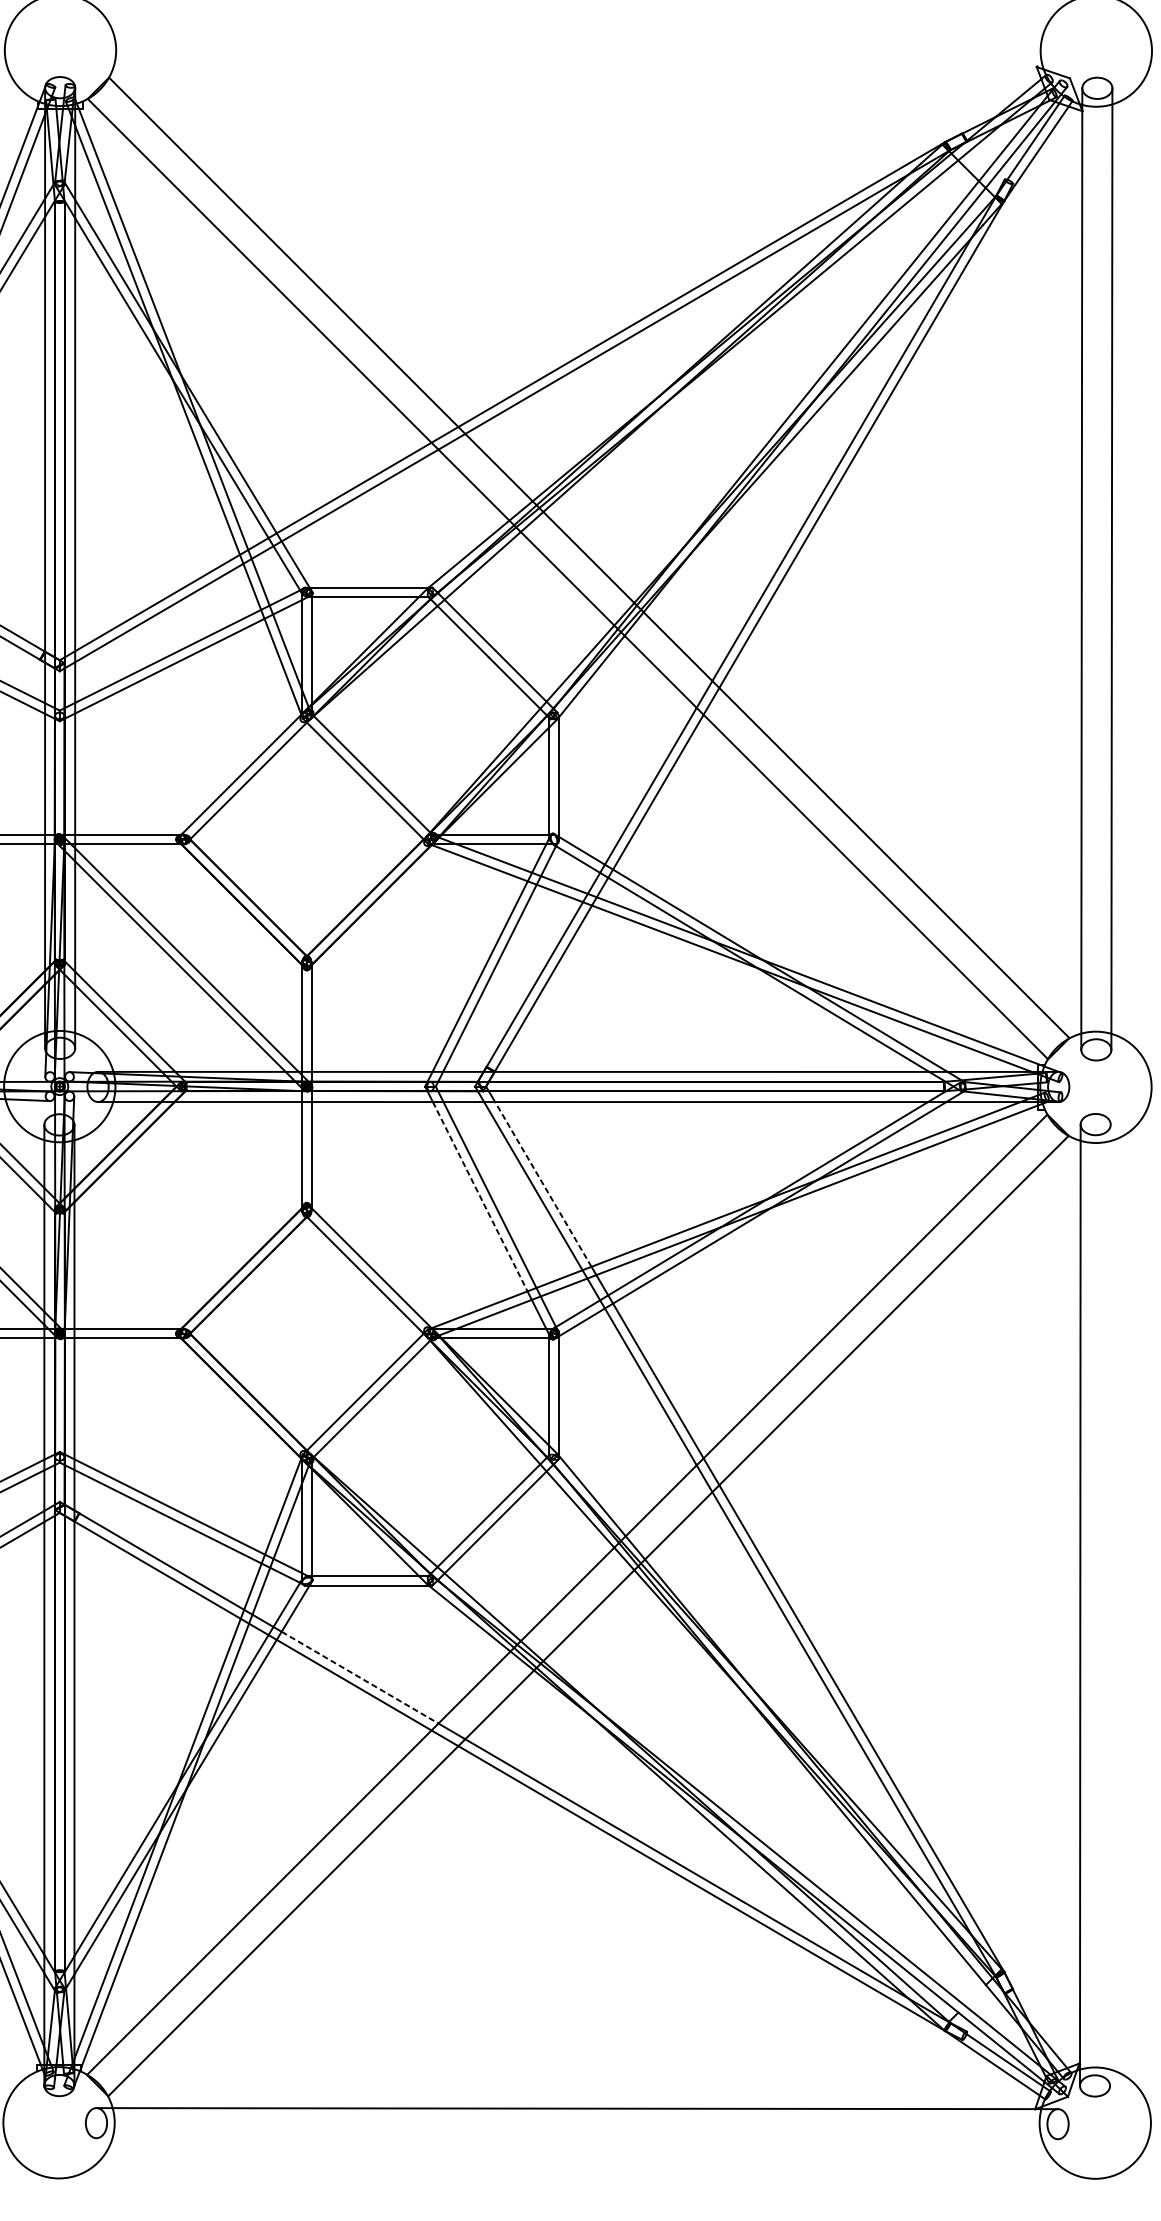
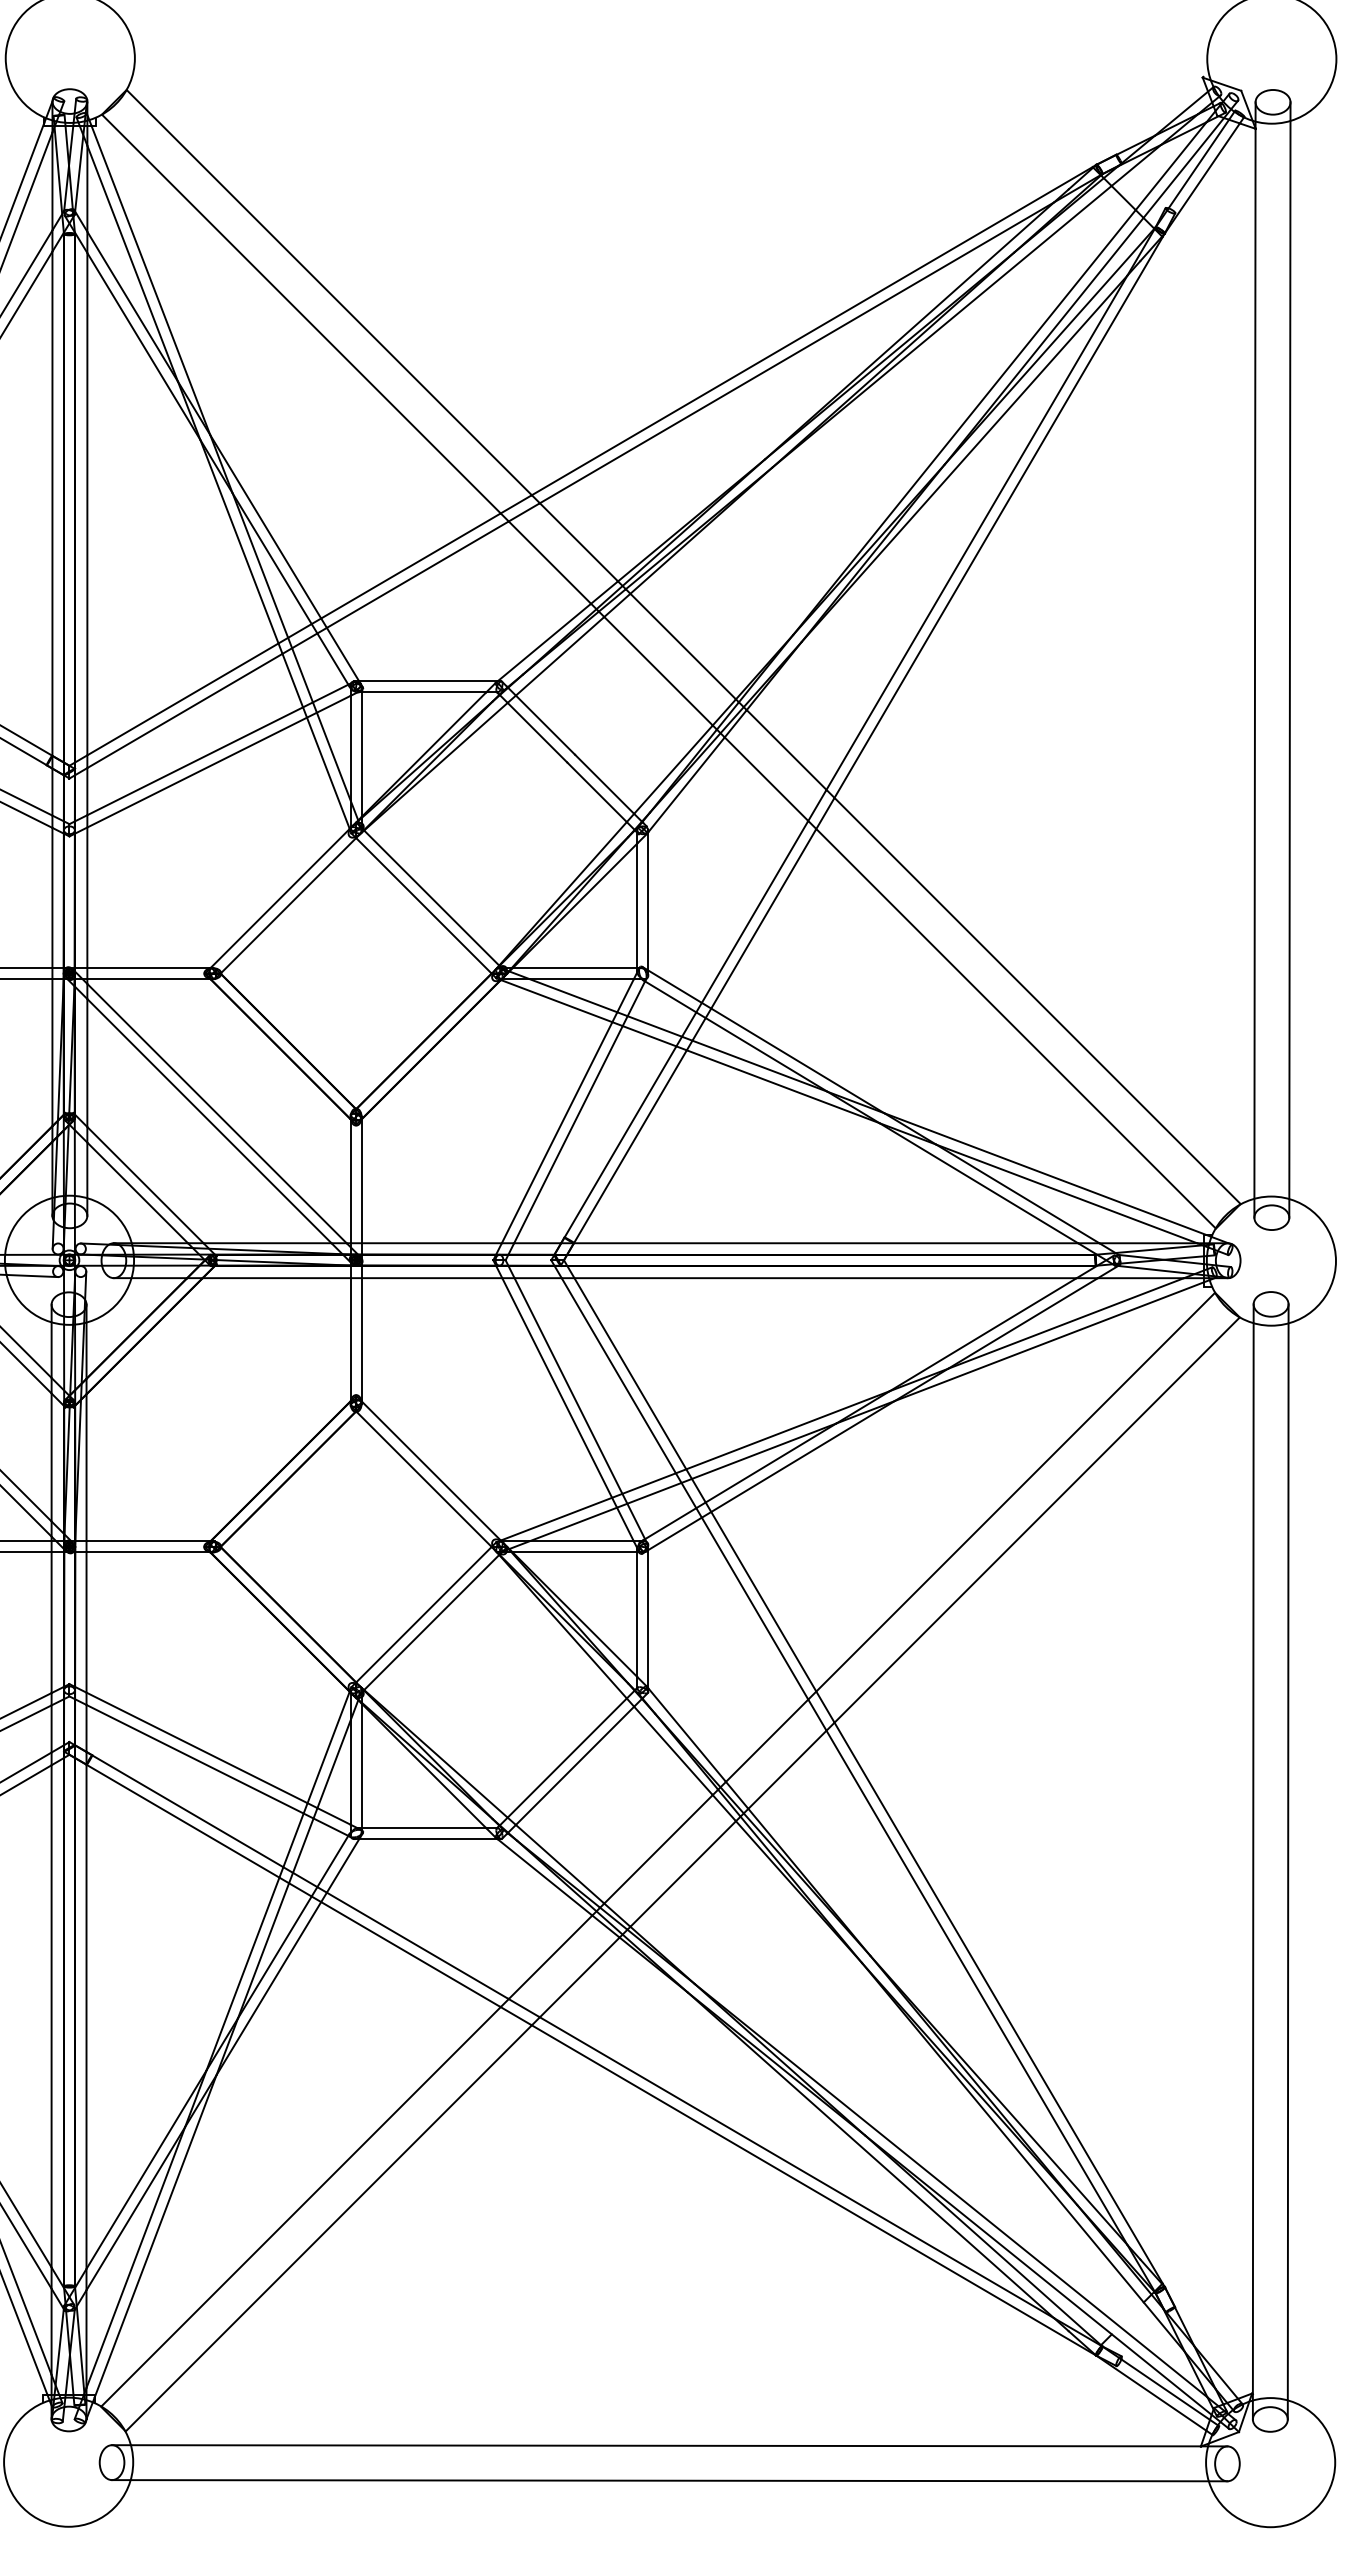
line: (543, 1184) -> (630, 1373), dashed -> solid
line: (480, 1196) -> (557, 1387), dashed -> solid
line: (1109, 1604) -> (1287, 1861), added
line: (359, 1677) -> (417, 1945), dashed -> solid
line: (577, 2138) -> (669, 2480), added

